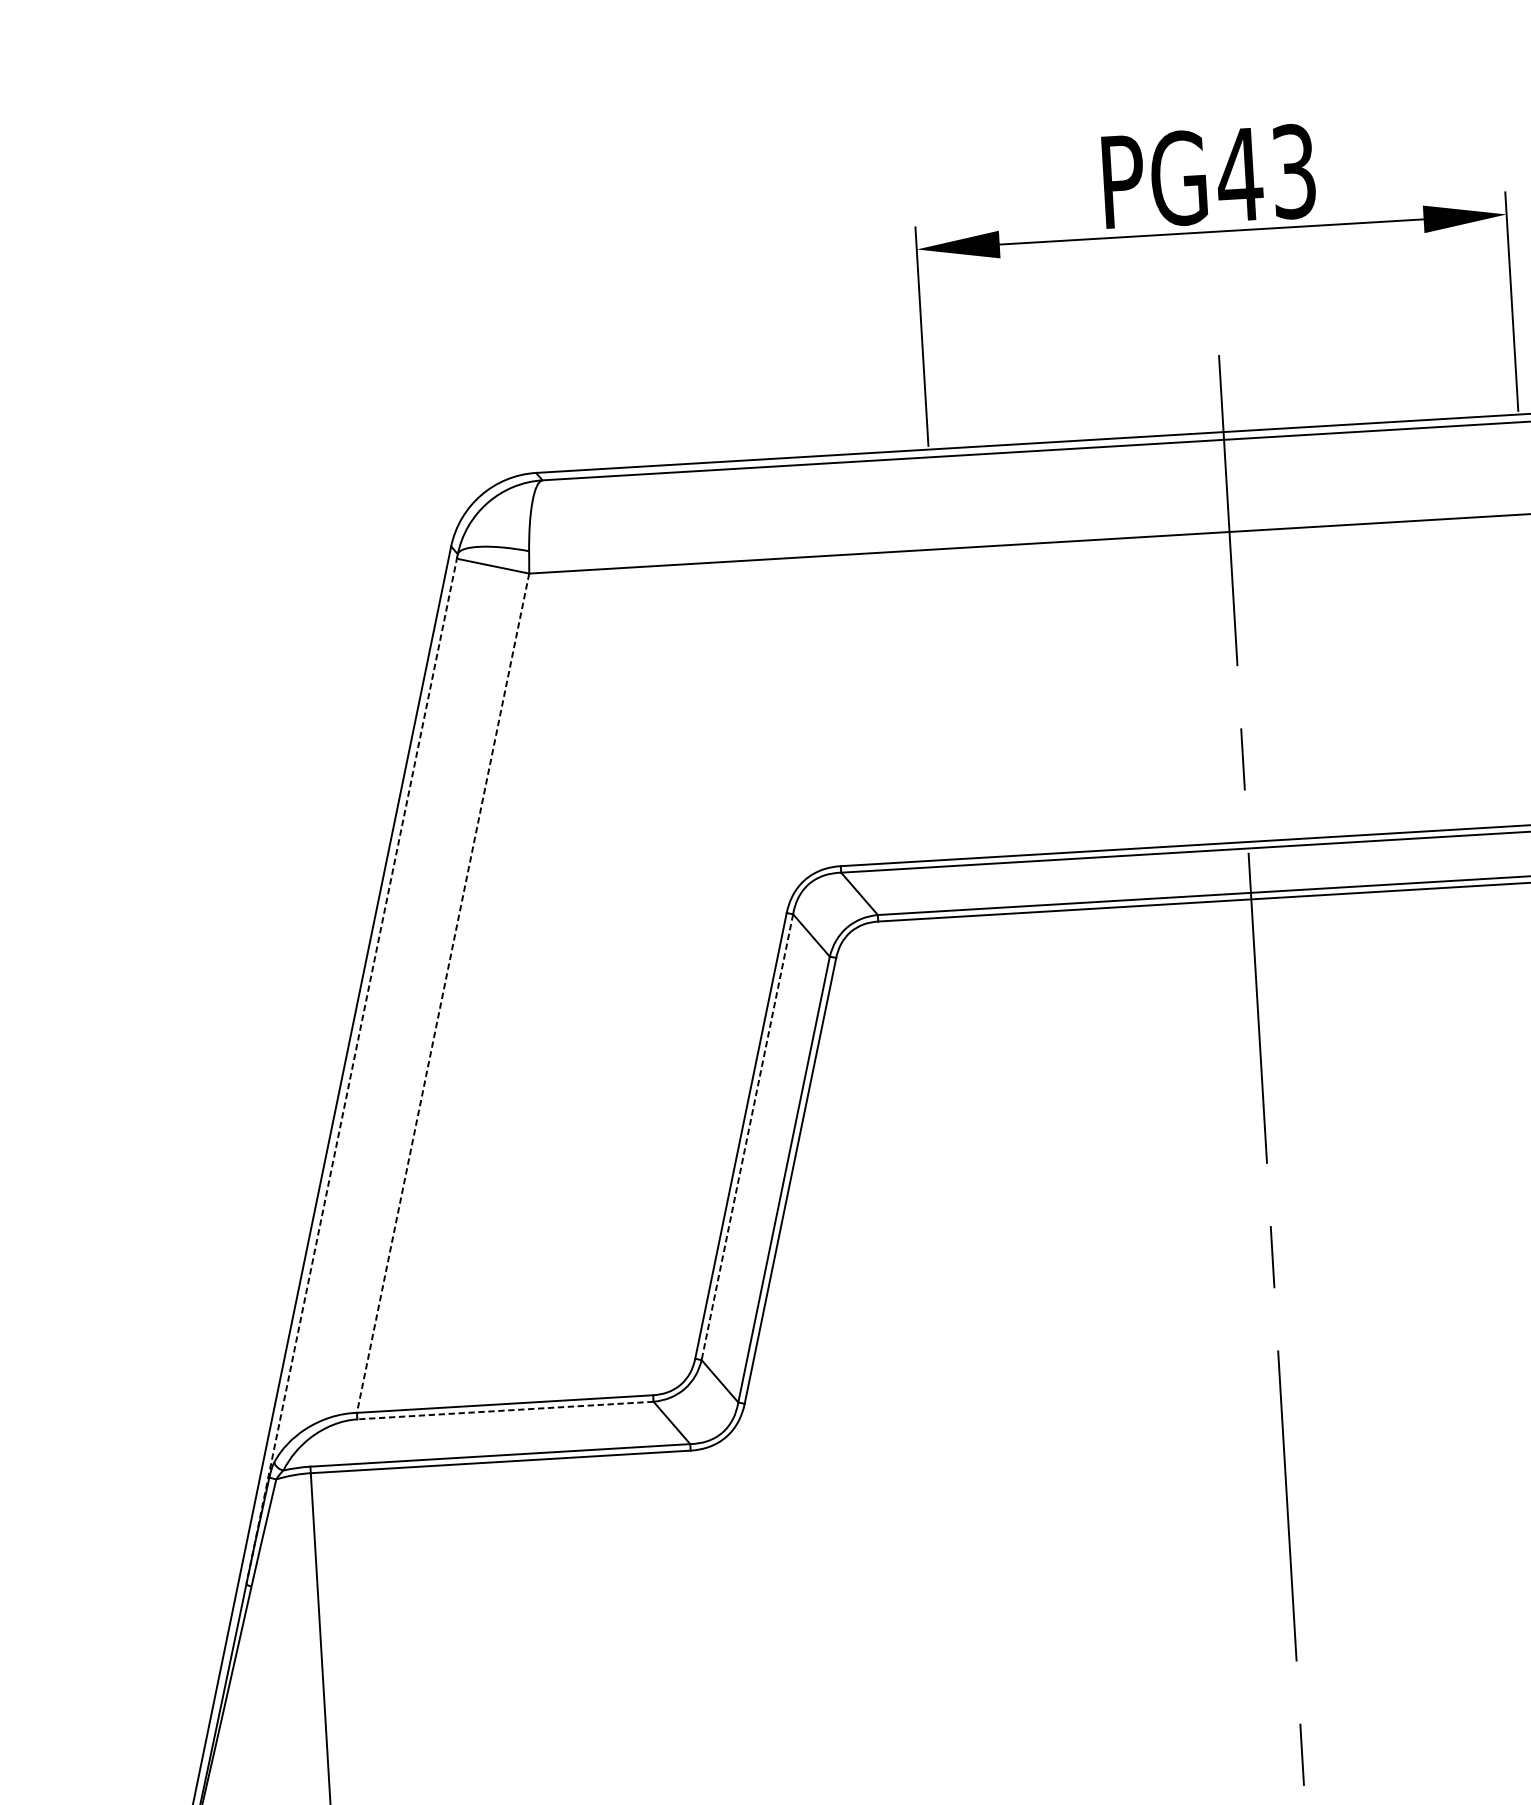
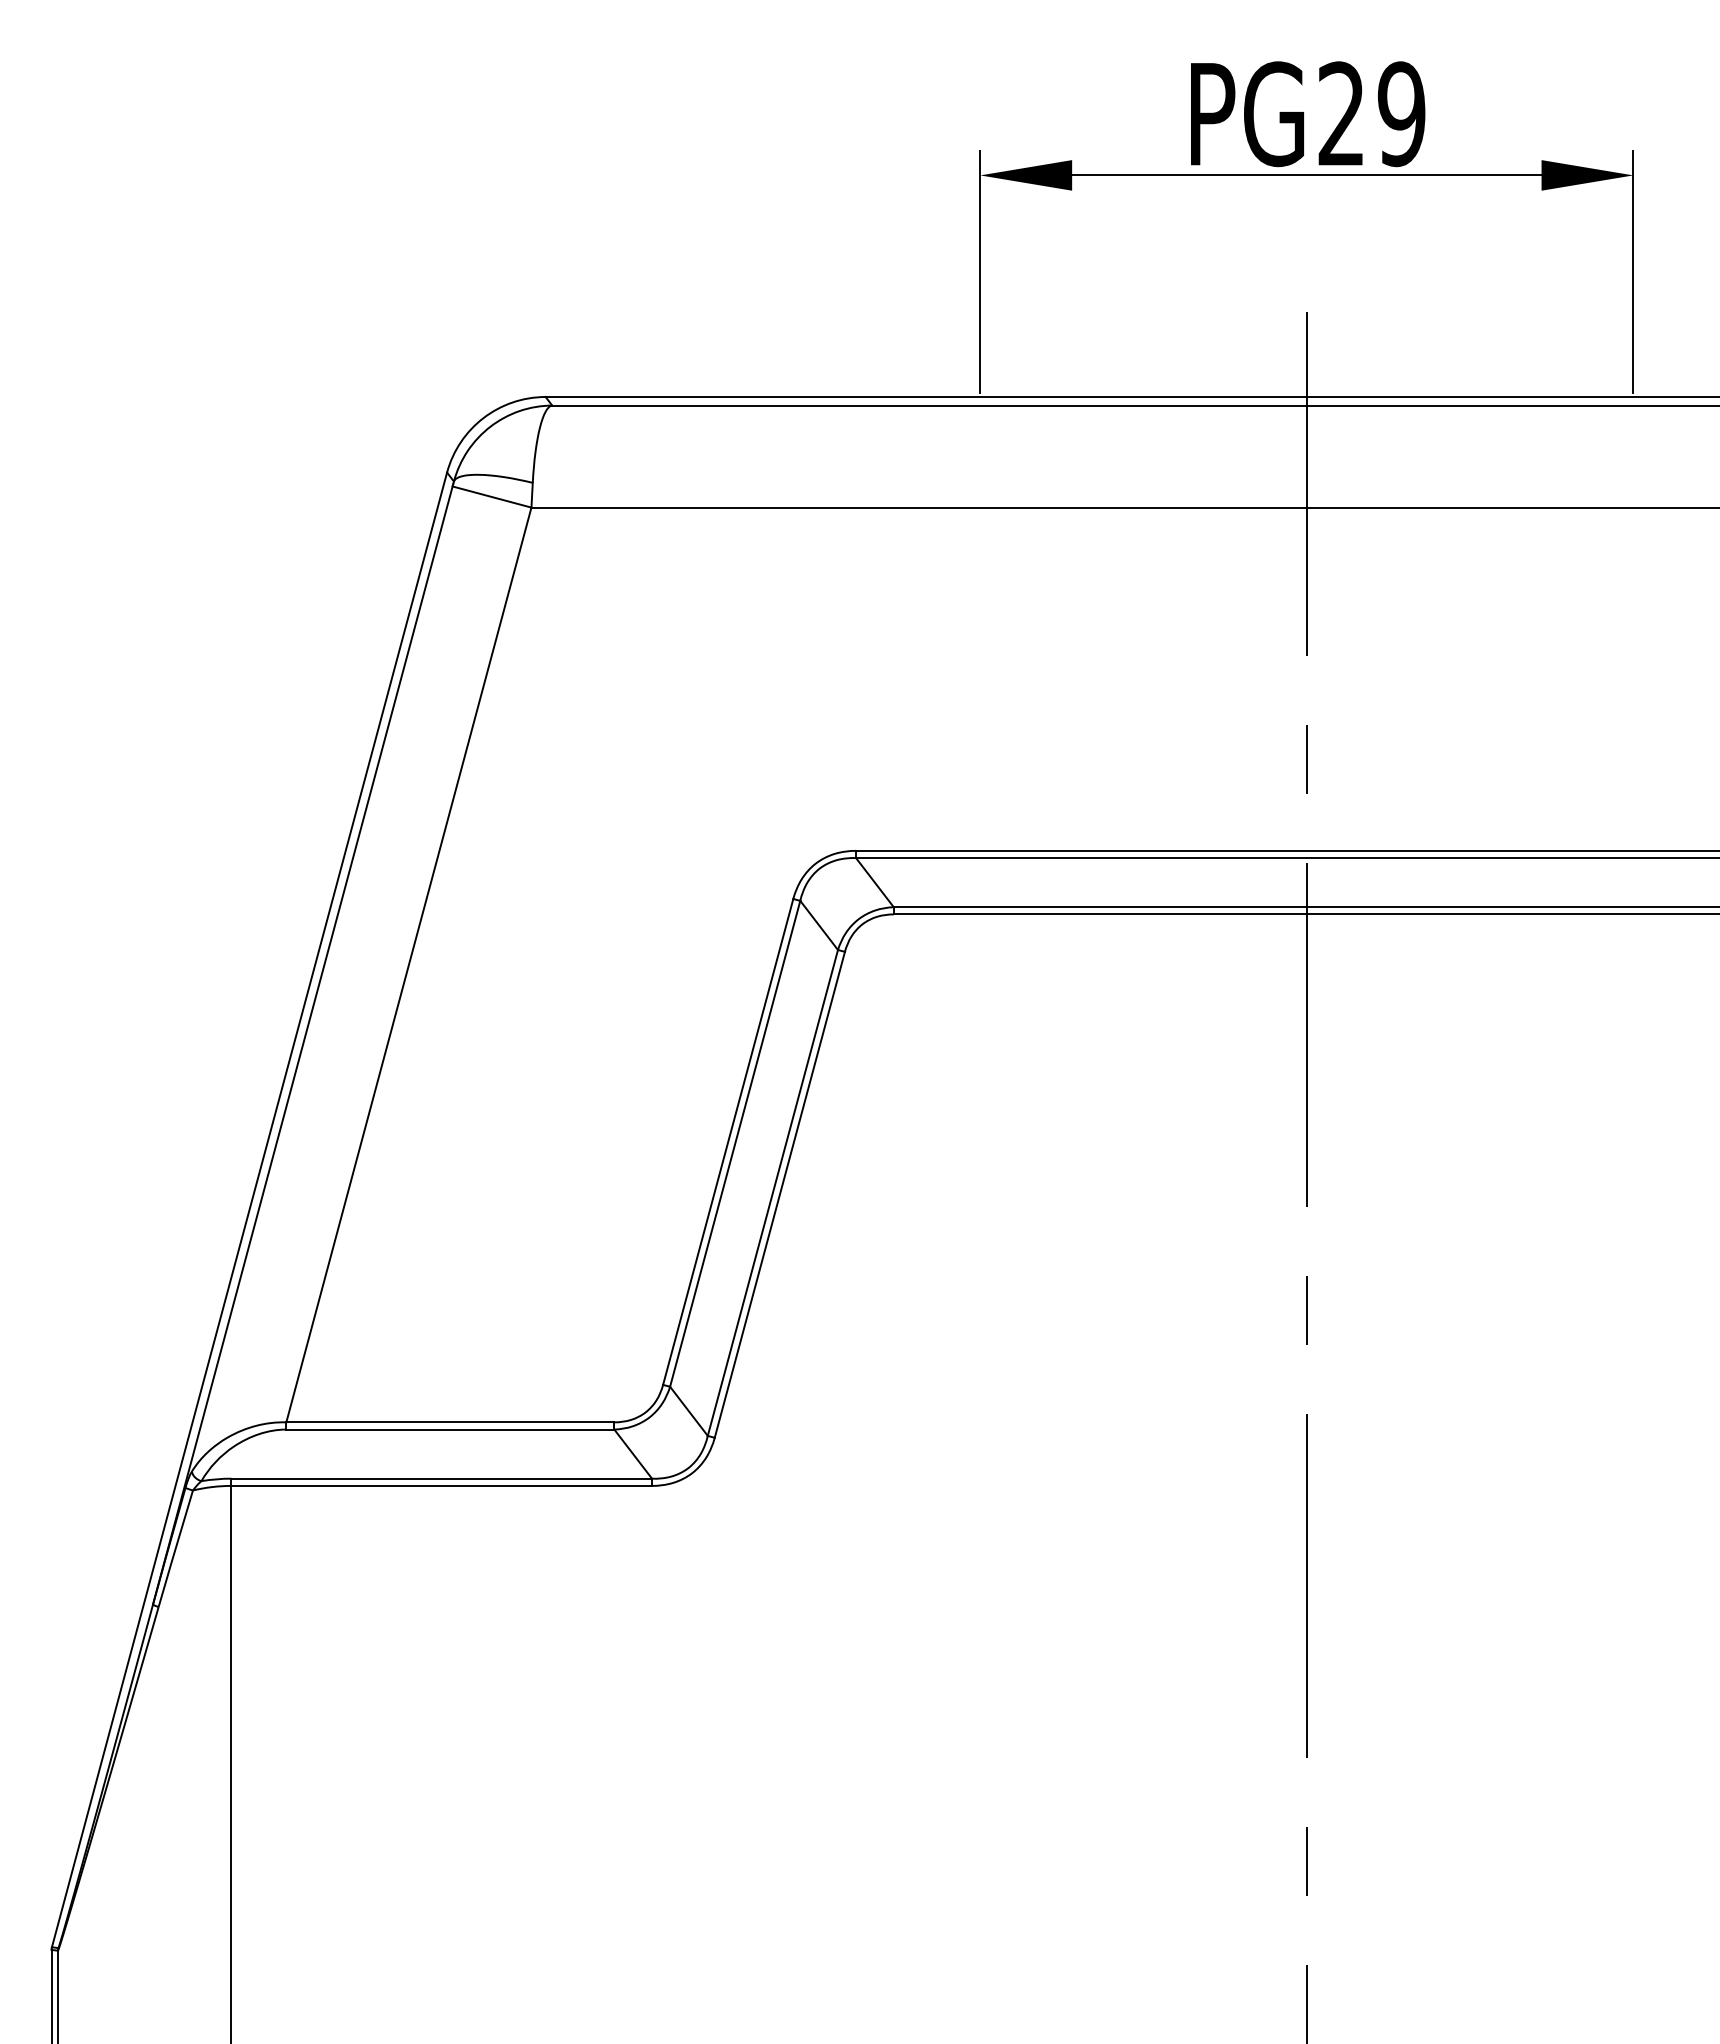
text: (1265, 173) -> (1370, 114), PG43 -> PG29
line: (442, 992) -> (408, 964), dashed -> solid
line: (352, 1070) -> (303, 1044), dashed -> solid
line: (747, 1136) -> (735, 1143), dashed -> solid
line: (505, 1410) -> (450, 1429), dashed -> solid

